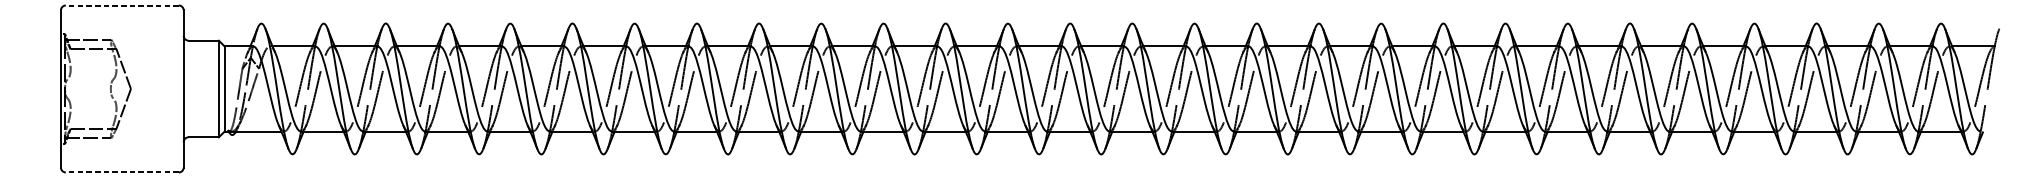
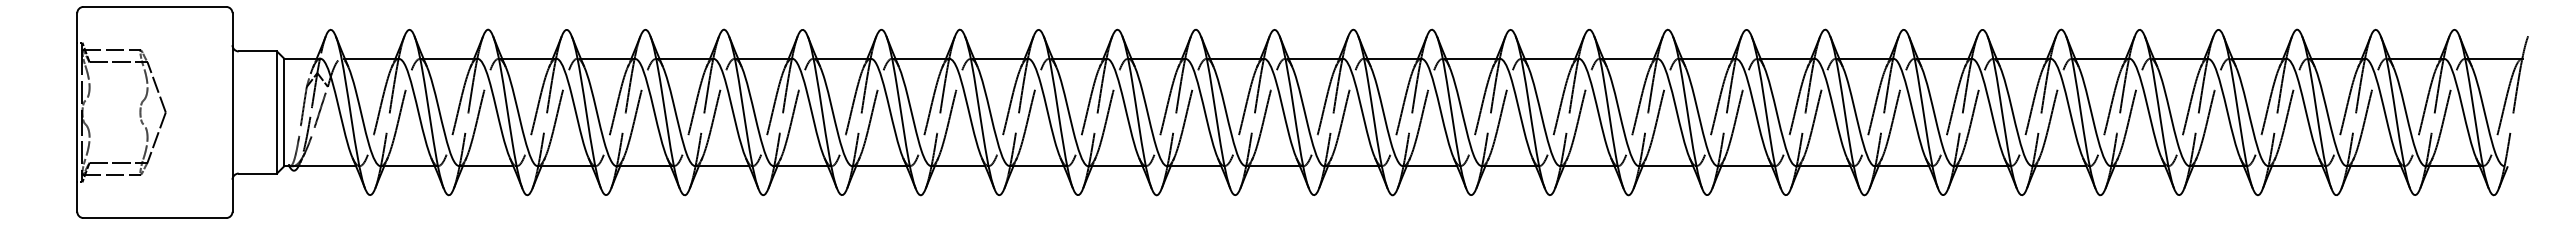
line: (122, 5) -> (154, 6), dashed -> solid
line: (122, 172) -> (154, 218), dashed -> solid

